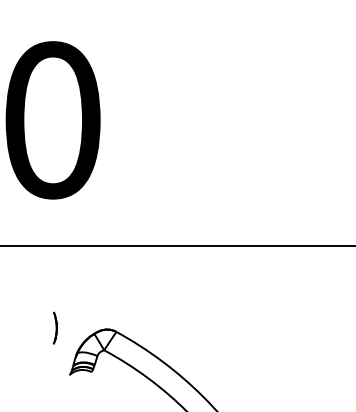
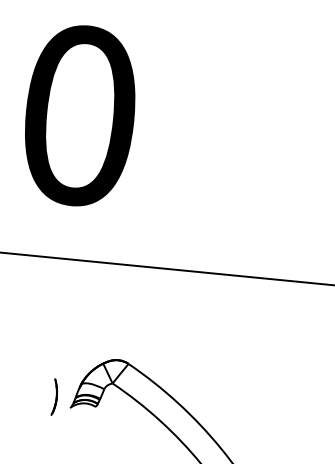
part: (54, 327) -> (54, 396), moved

